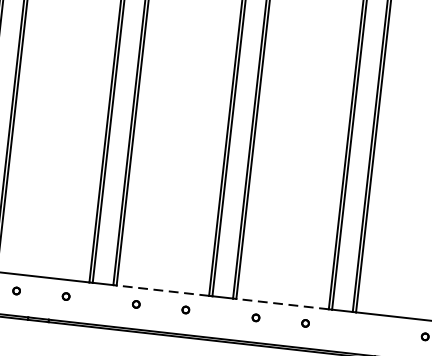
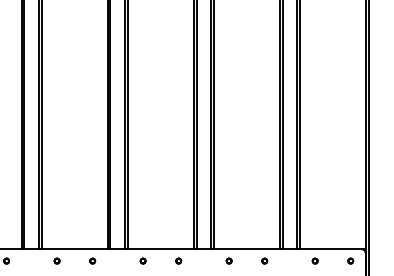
line: (162, 291) -> (160, 249), dashed -> solid
line: (281, 304) -> (246, 249), dashed -> solid
part: (374, 330) -> (314, 260), added

